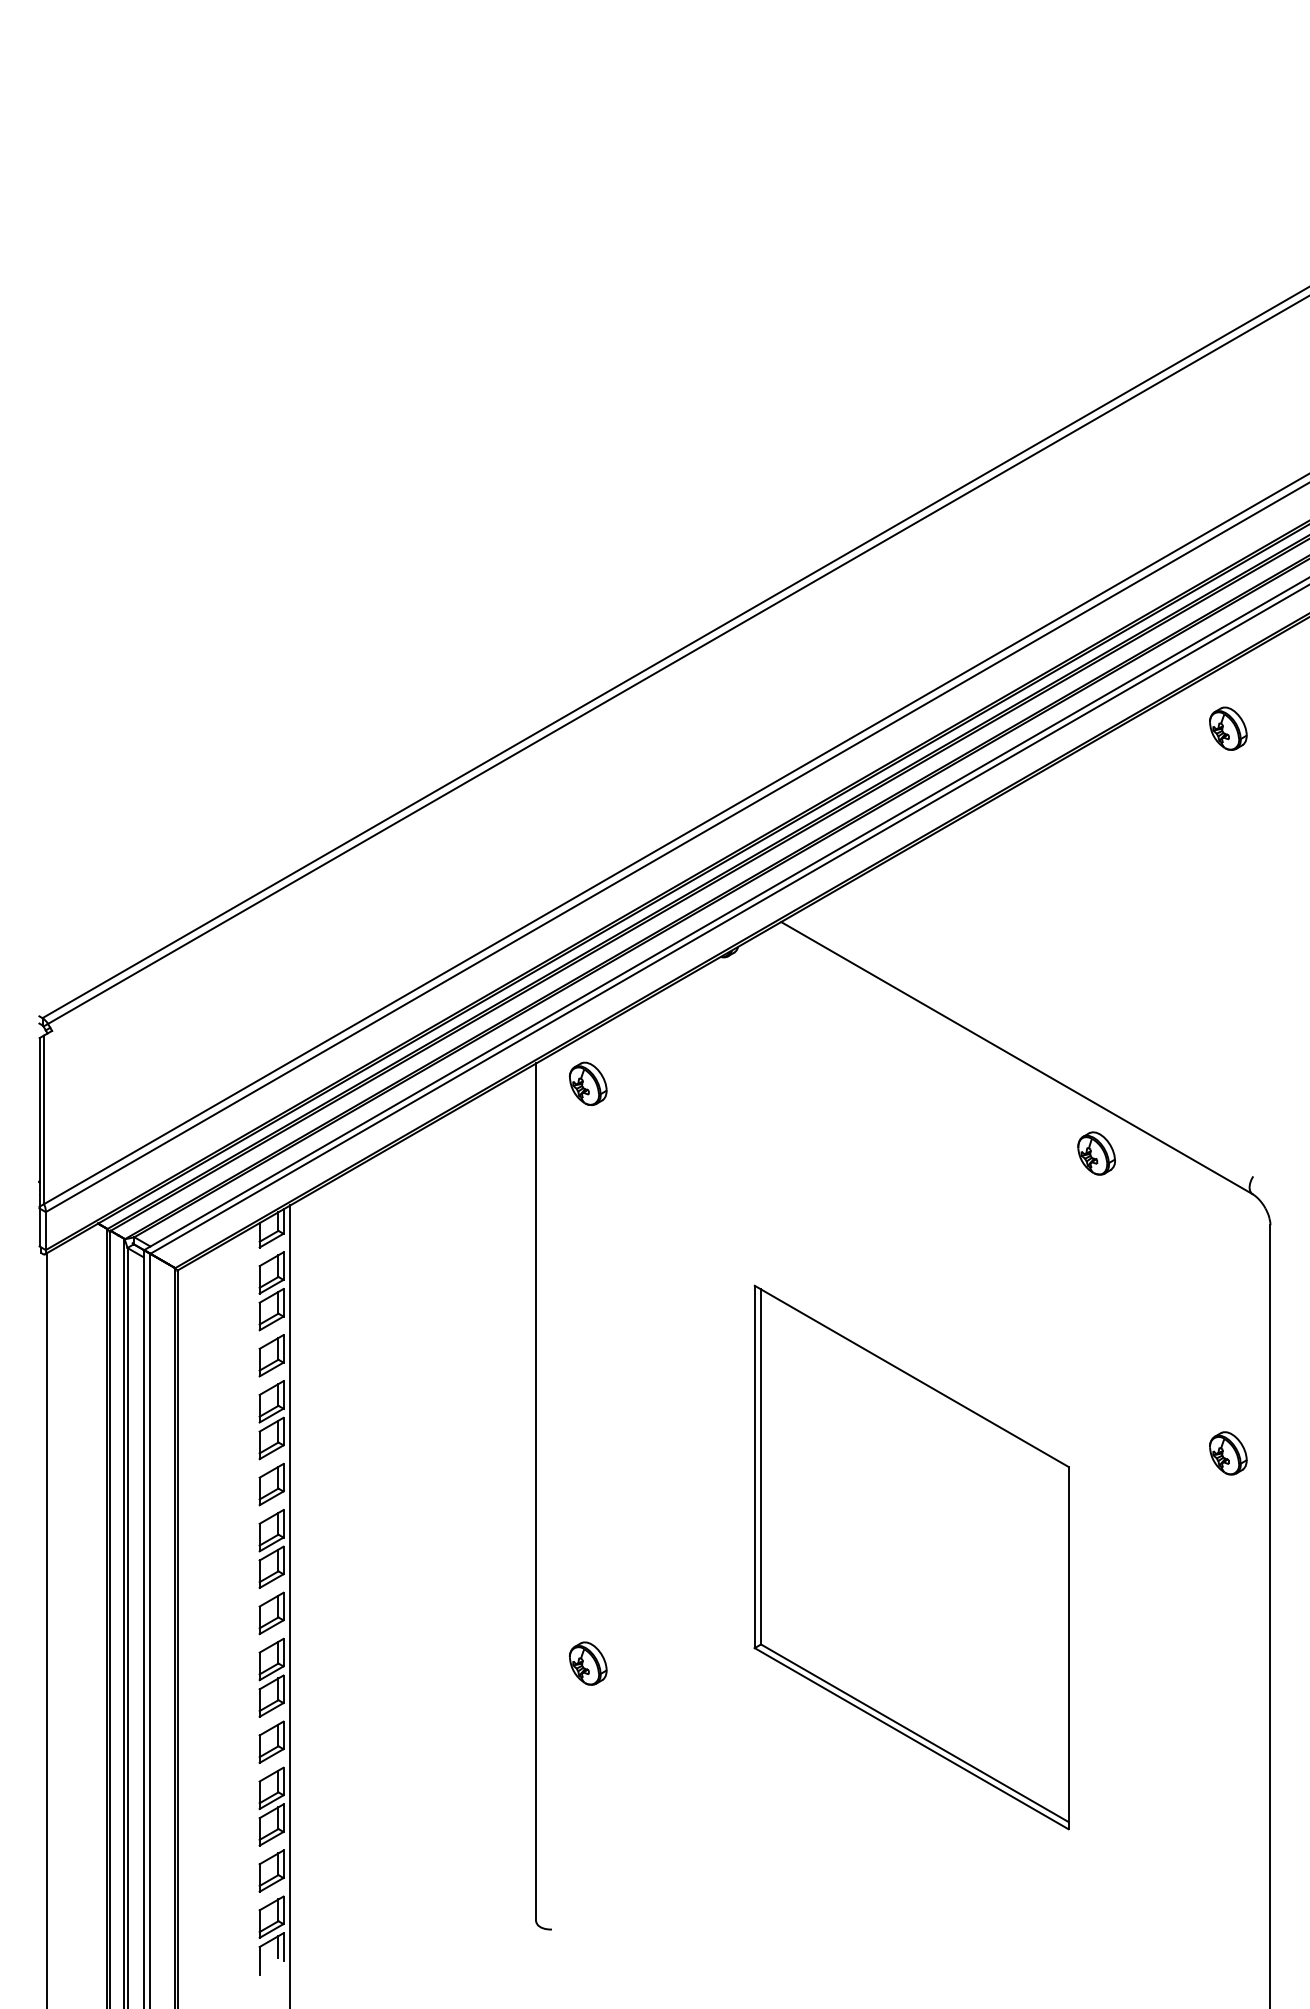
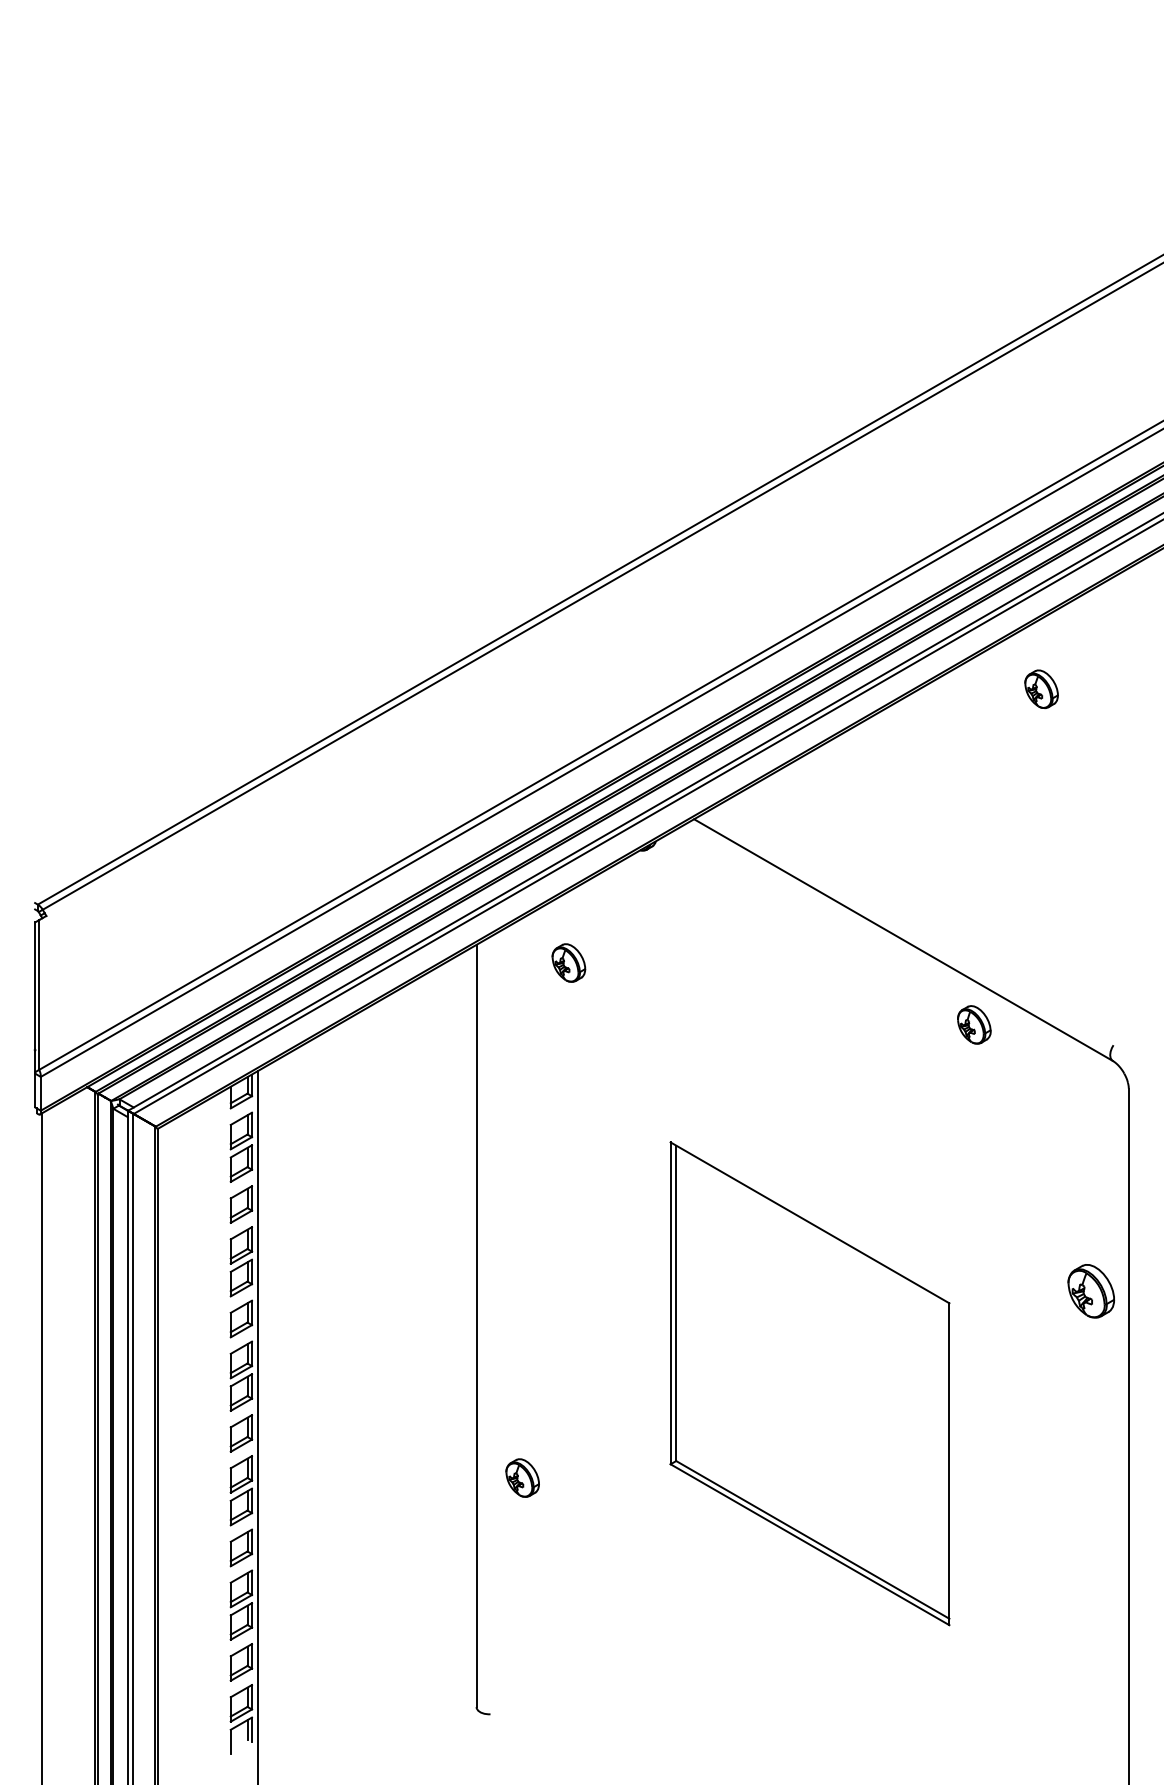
part: (1228, 728) -> (1041, 689), moved
part: (587, 1083) -> (568, 962), moved
part: (1228, 1453) -> (1091, 1291), size x1.4

